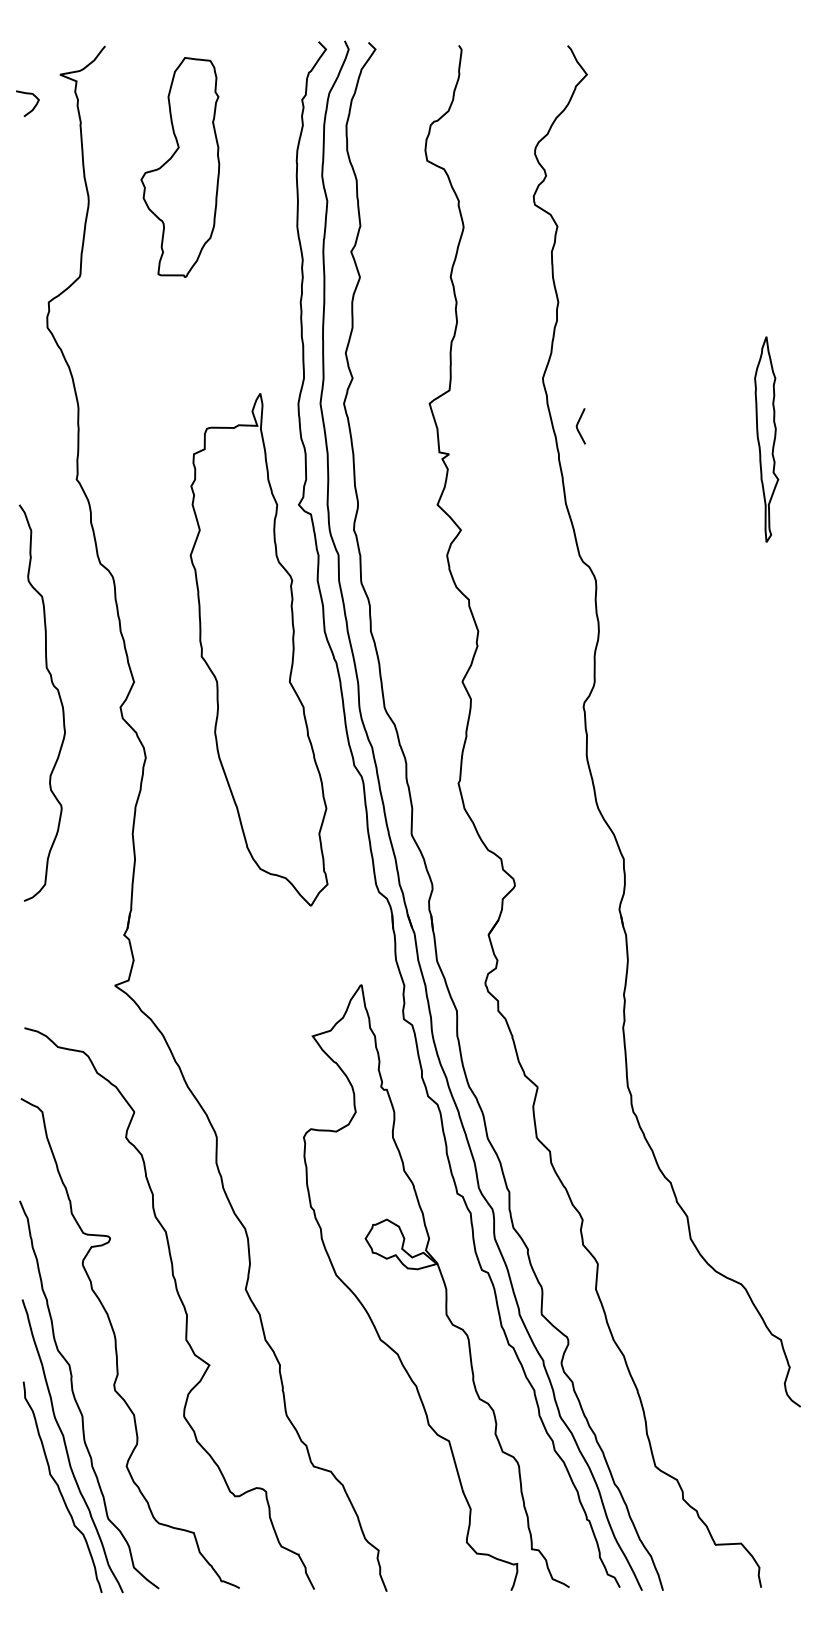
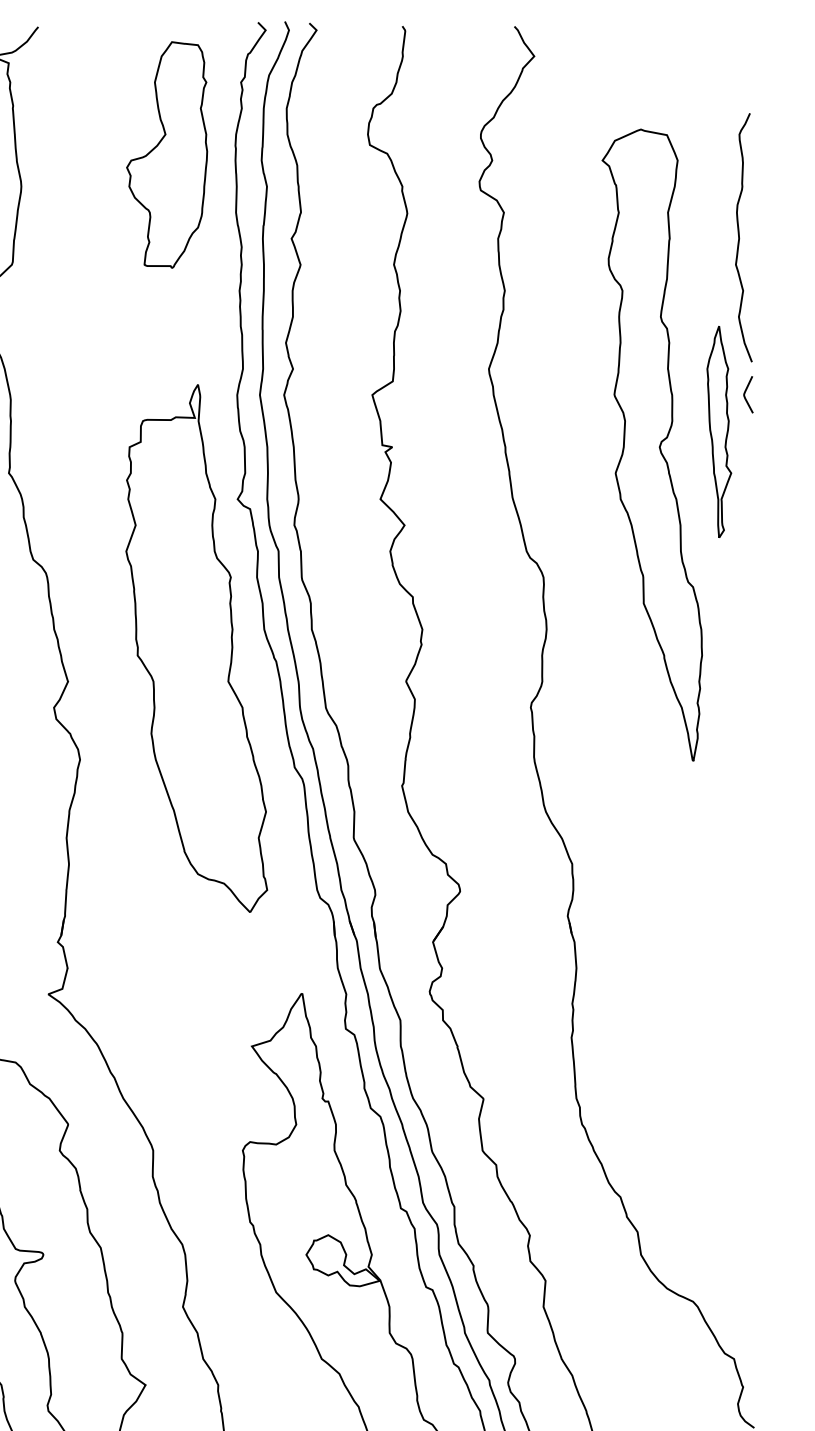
part: (180, 167) -> (167, 155), moved
curve: (786, 250) -> (739, 237), added
curve: (578, 424) -> (745, 392), moved
part: (701, 451) -> (652, 444), added

